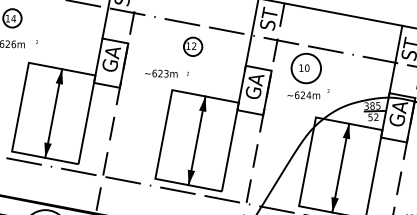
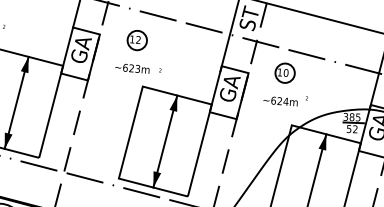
part: (193, 46) -> (137, 40), moved
circle: (306, 68) -> (285, 73), size x0.62

